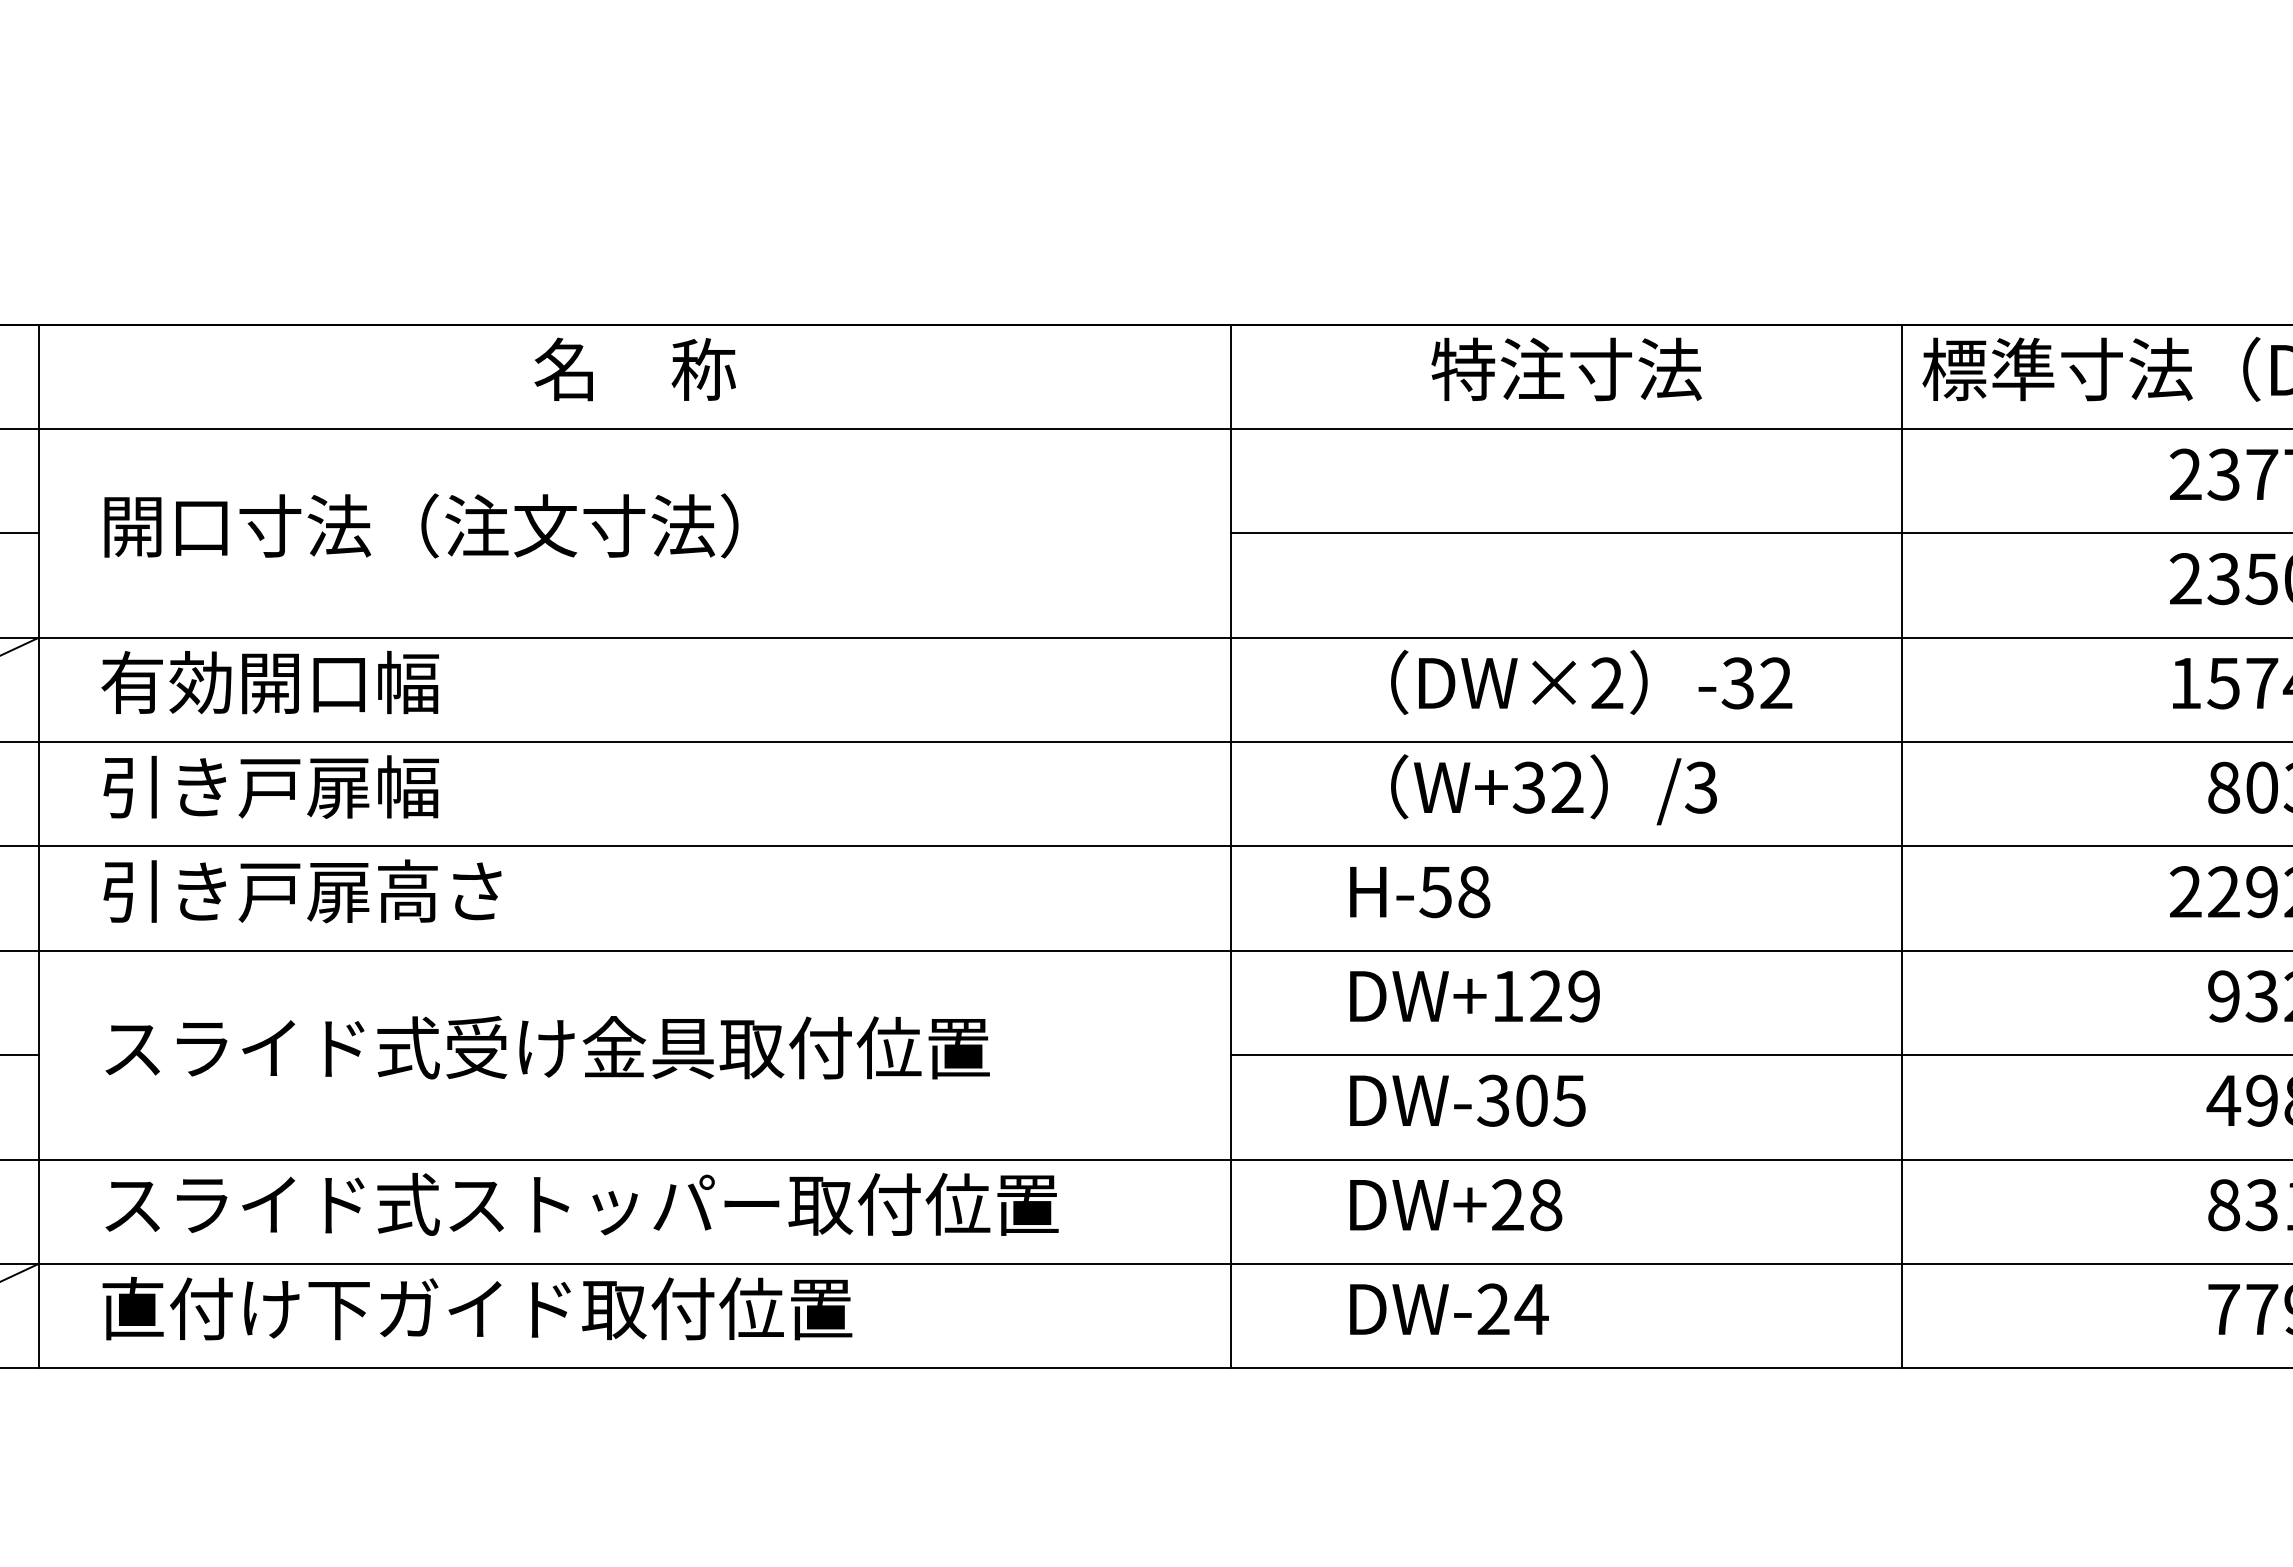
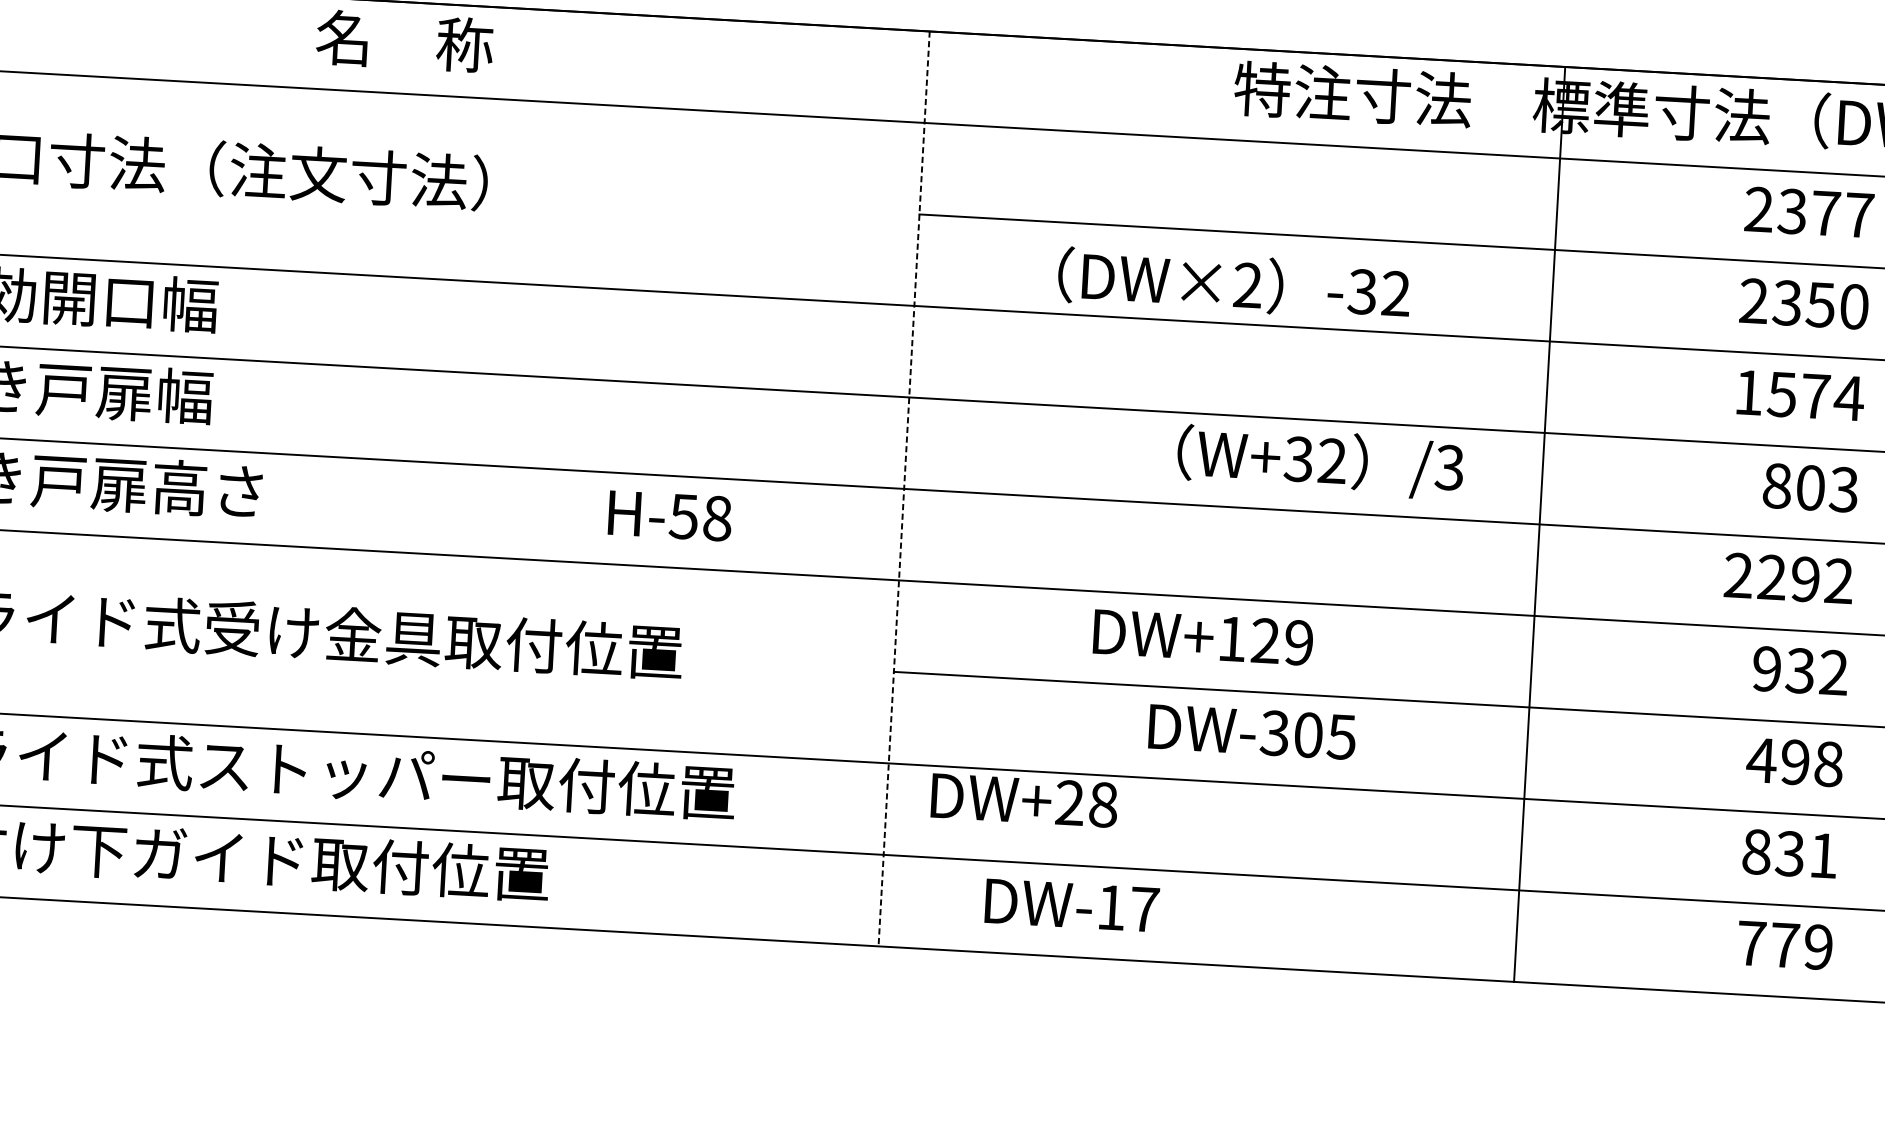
text: (1566, 369) -> (1352, 94), moved
text: (1591, 682) -> (1234, 283), moved
text: (1553, 789) -> (1319, 462), moved
line: (1231, 846) -> (904, 488), solid -> dashed
line: (1902, 846) -> (1539, 524), moved
text: (1420, 892) -> (670, 516), moved
text: (1474, 996) -> (1202, 637), moved
text: (1467, 1100) -> (1252, 731), moved
text: (1456, 1205) -> (1024, 800), moved
text: (1512, 1308) -> (1127, 907), DW-24 -> DW-17

